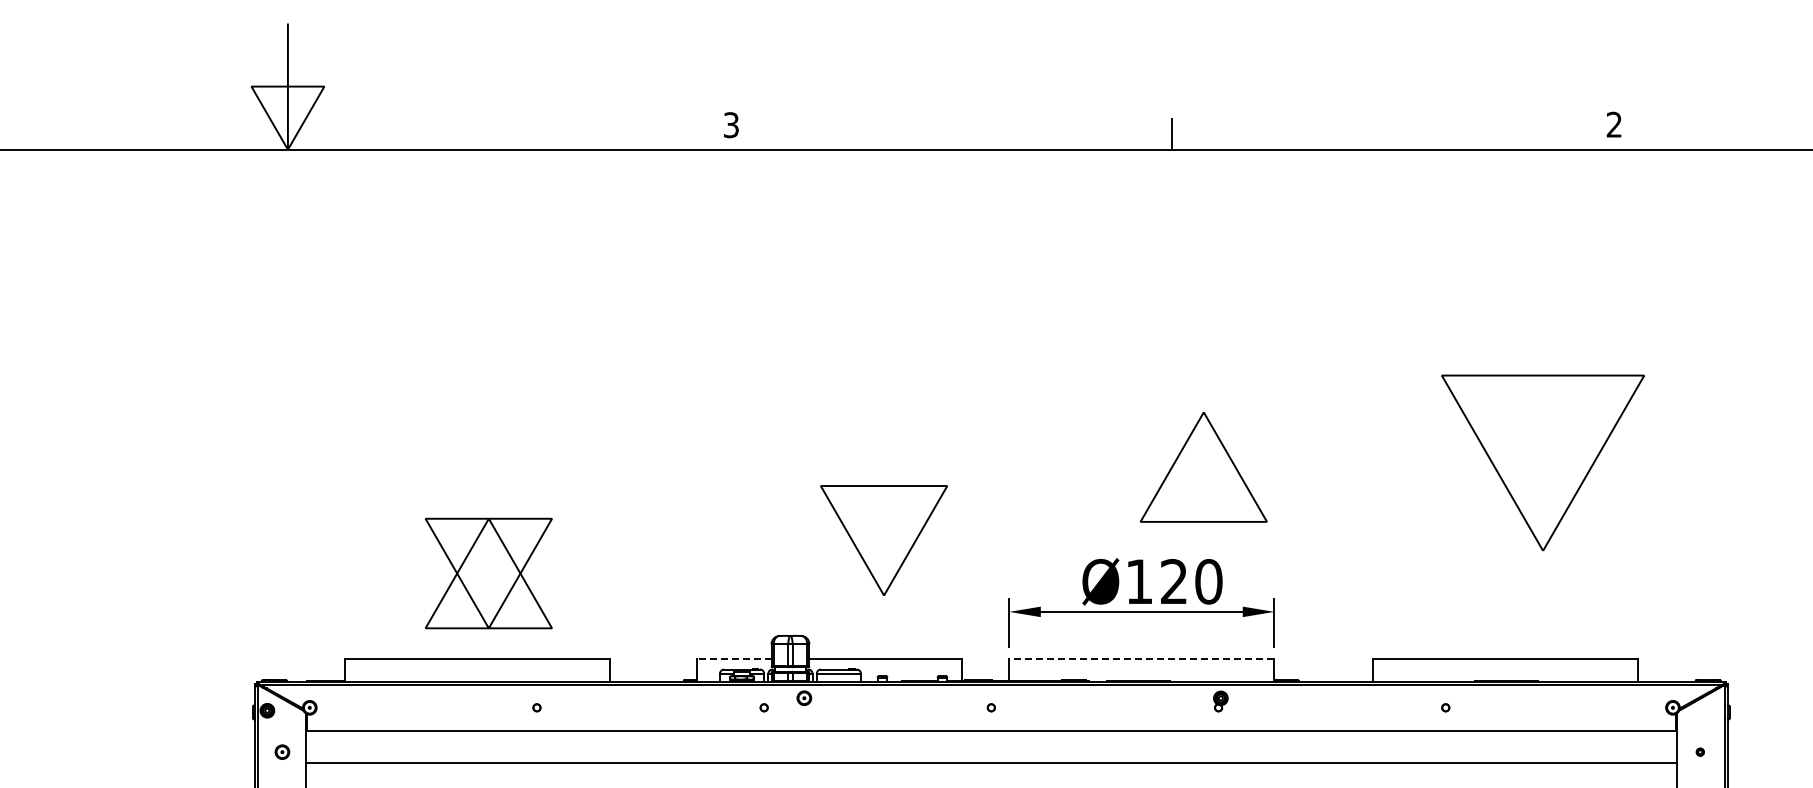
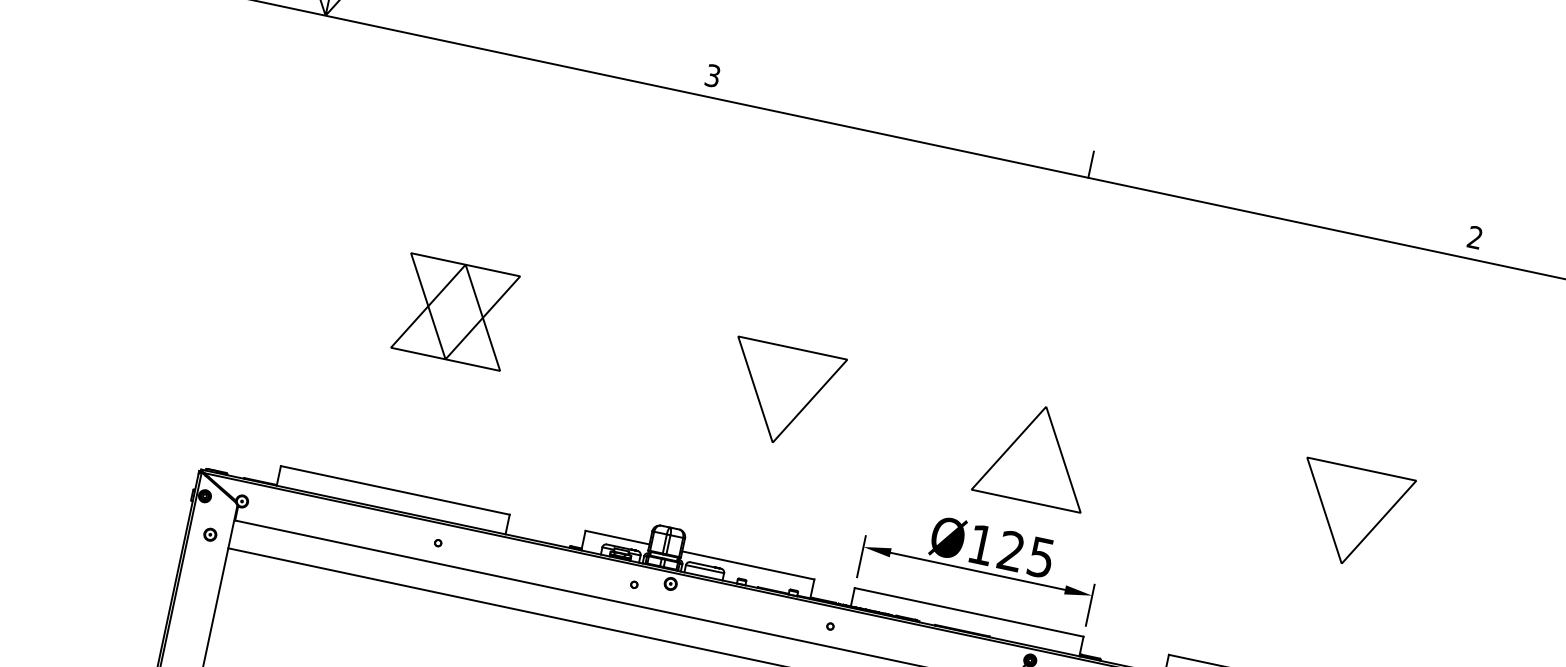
part: (1543, 462) -> (1352, 516), size x0.62
part: (1203, 467) -> (1035, 454), moved
part: (883, 540) -> (782, 394), moved
part: (488, 573) -> (455, 311), moved
text: (1208, 581) -> (1041, 557), Ø120 -> Ø125
line: (733, 659) -> (616, 537), dashed -> solid
line: (1141, 659) -> (968, 612), dashed -> solid

